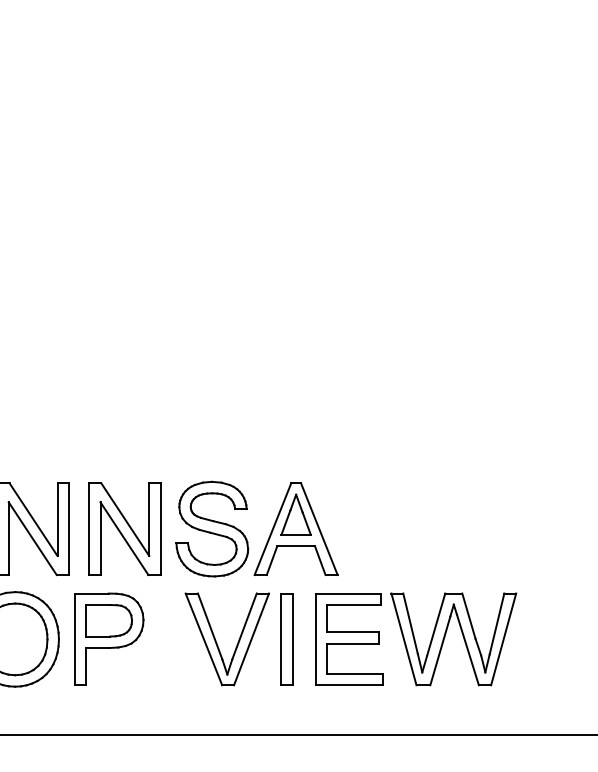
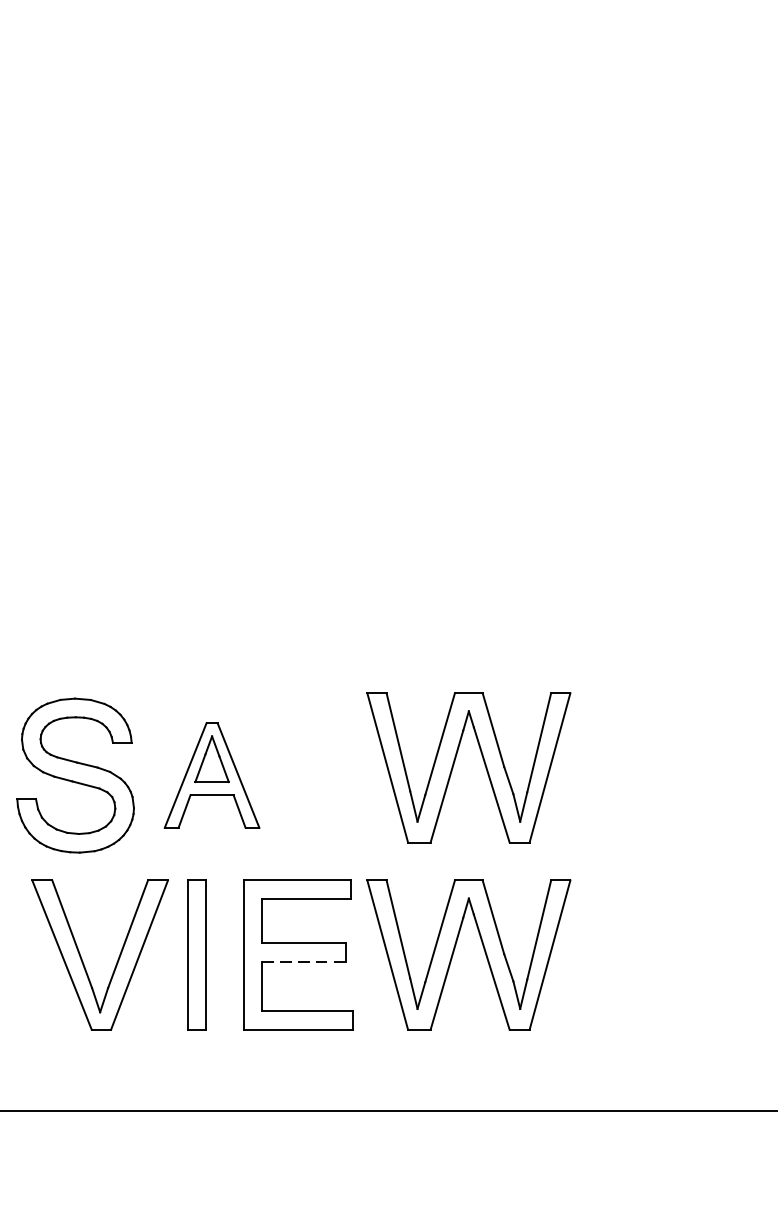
part: (445, 522) -> (455, 764), added
part: (295, 528) -> (211, 774), size x0.7
line: (352, 643) -> (303, 961), solid -> dashed

